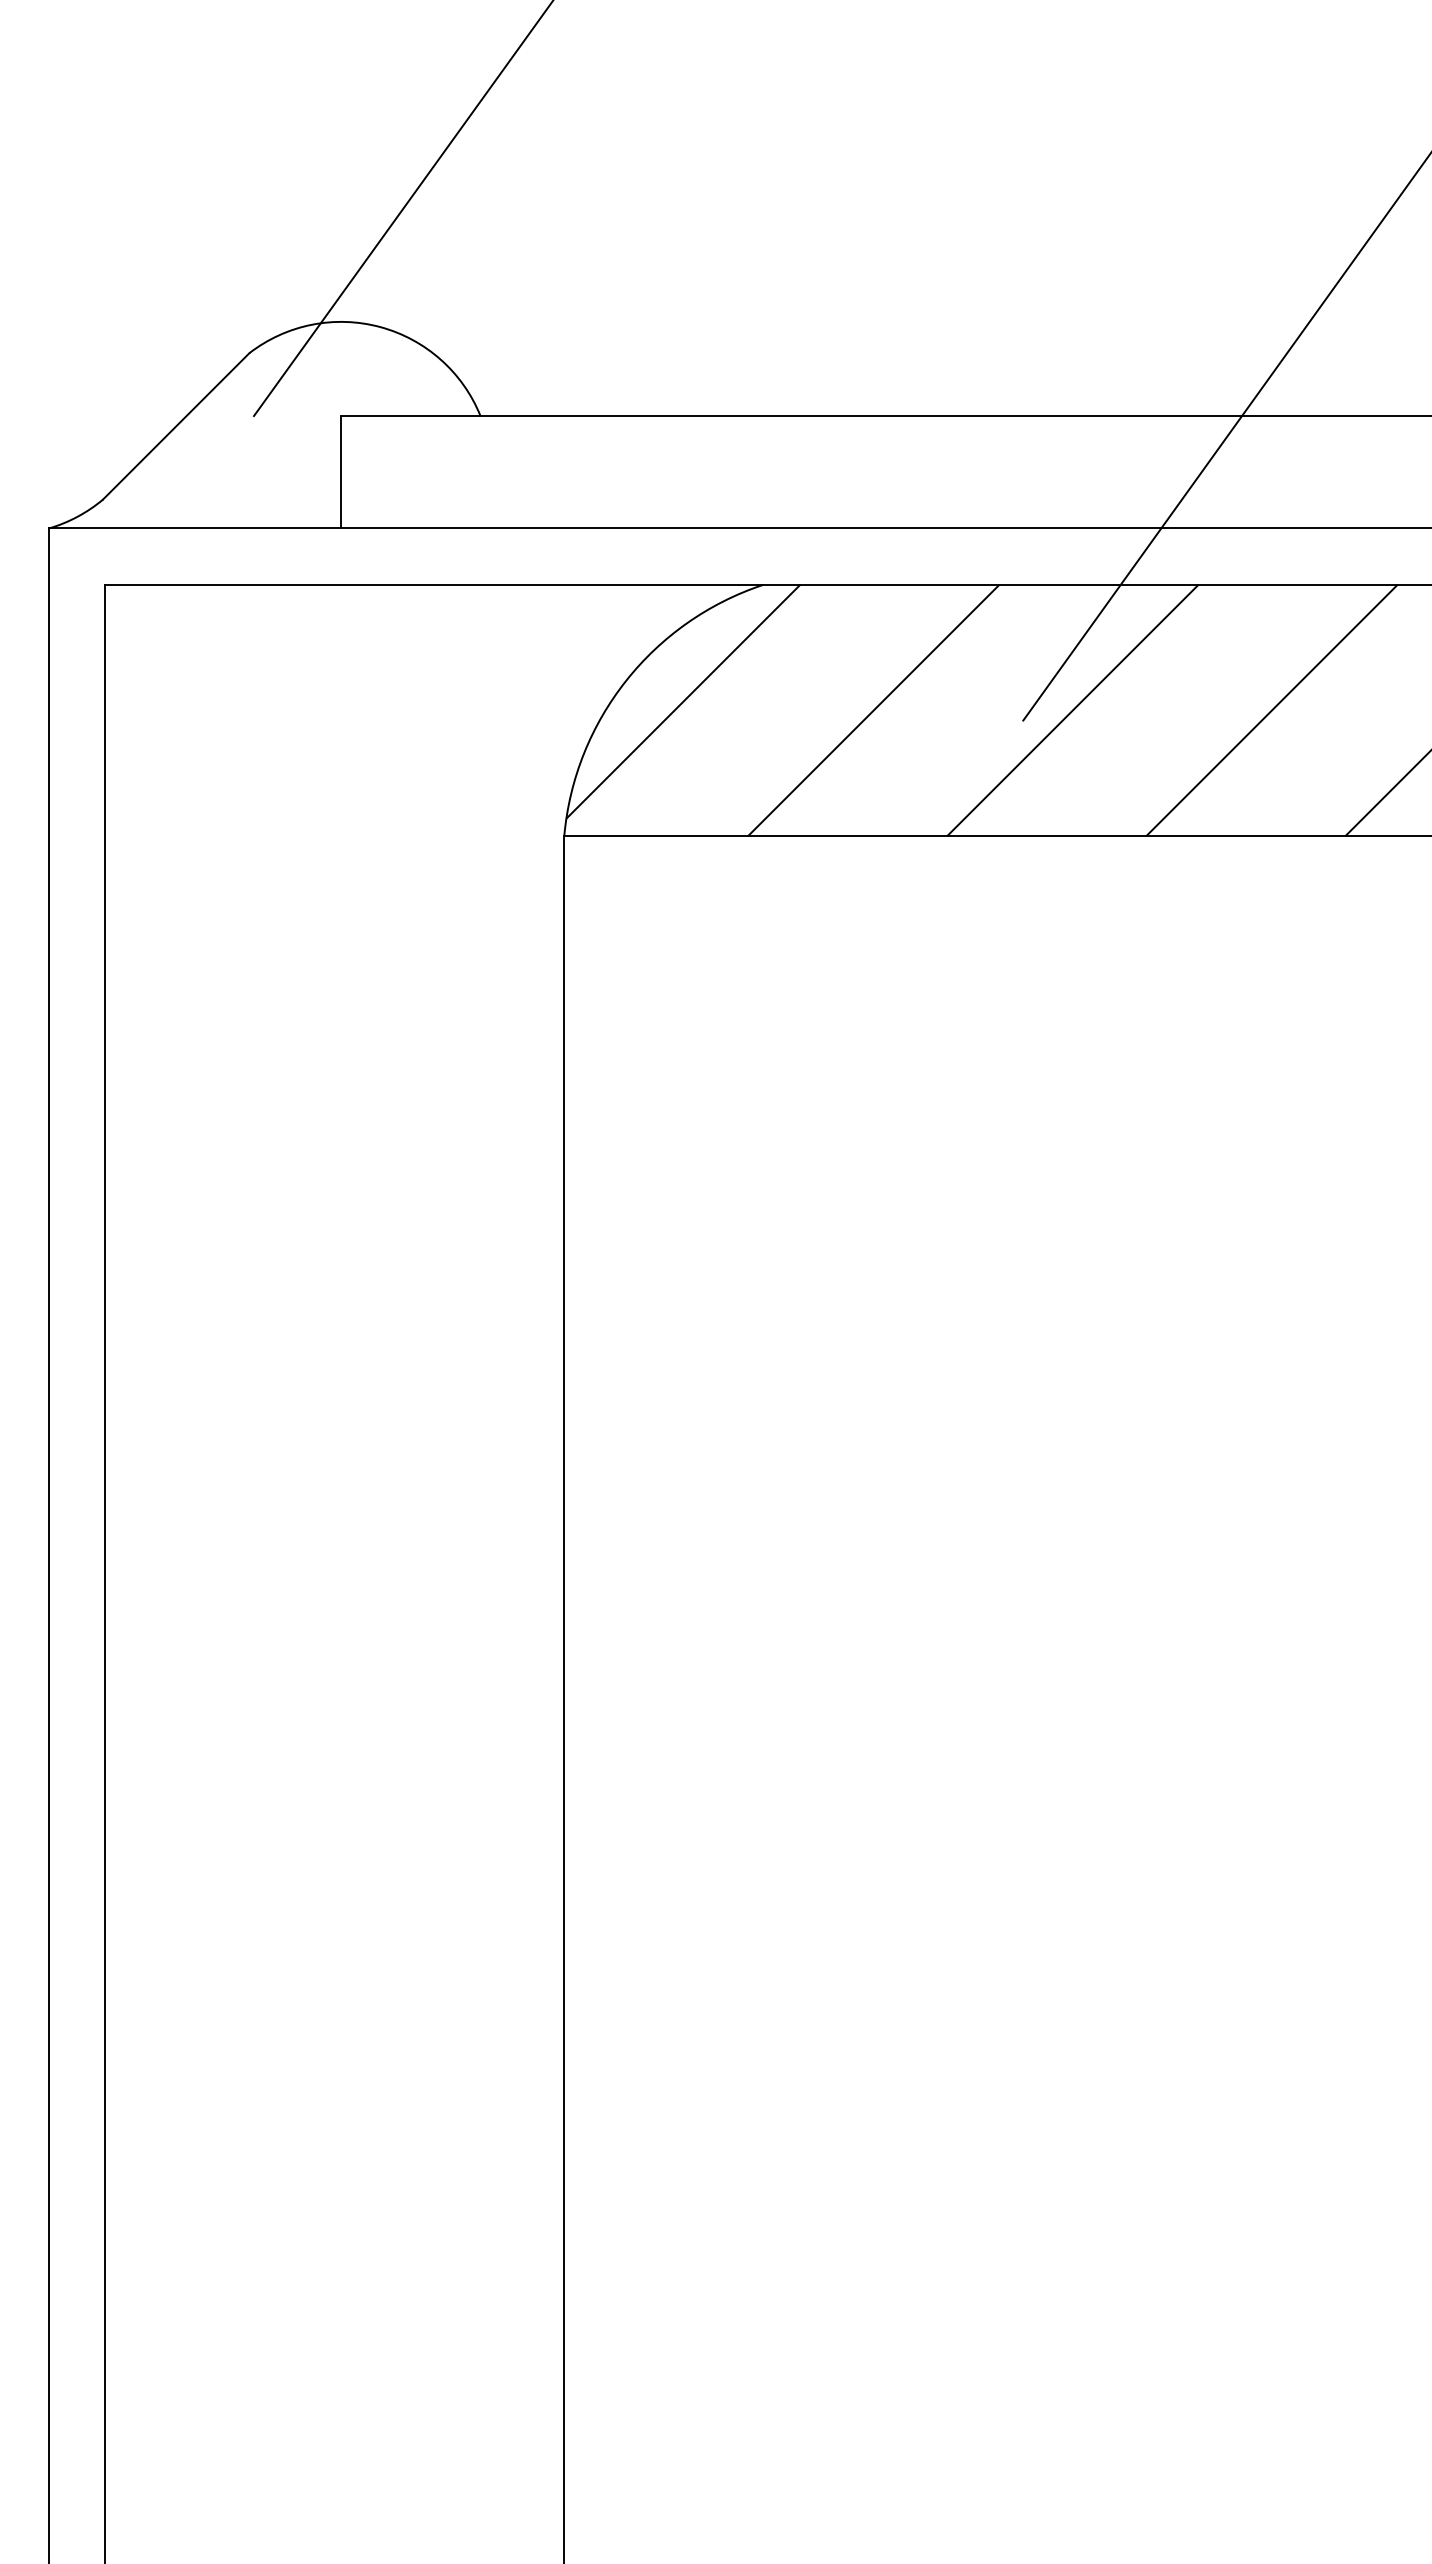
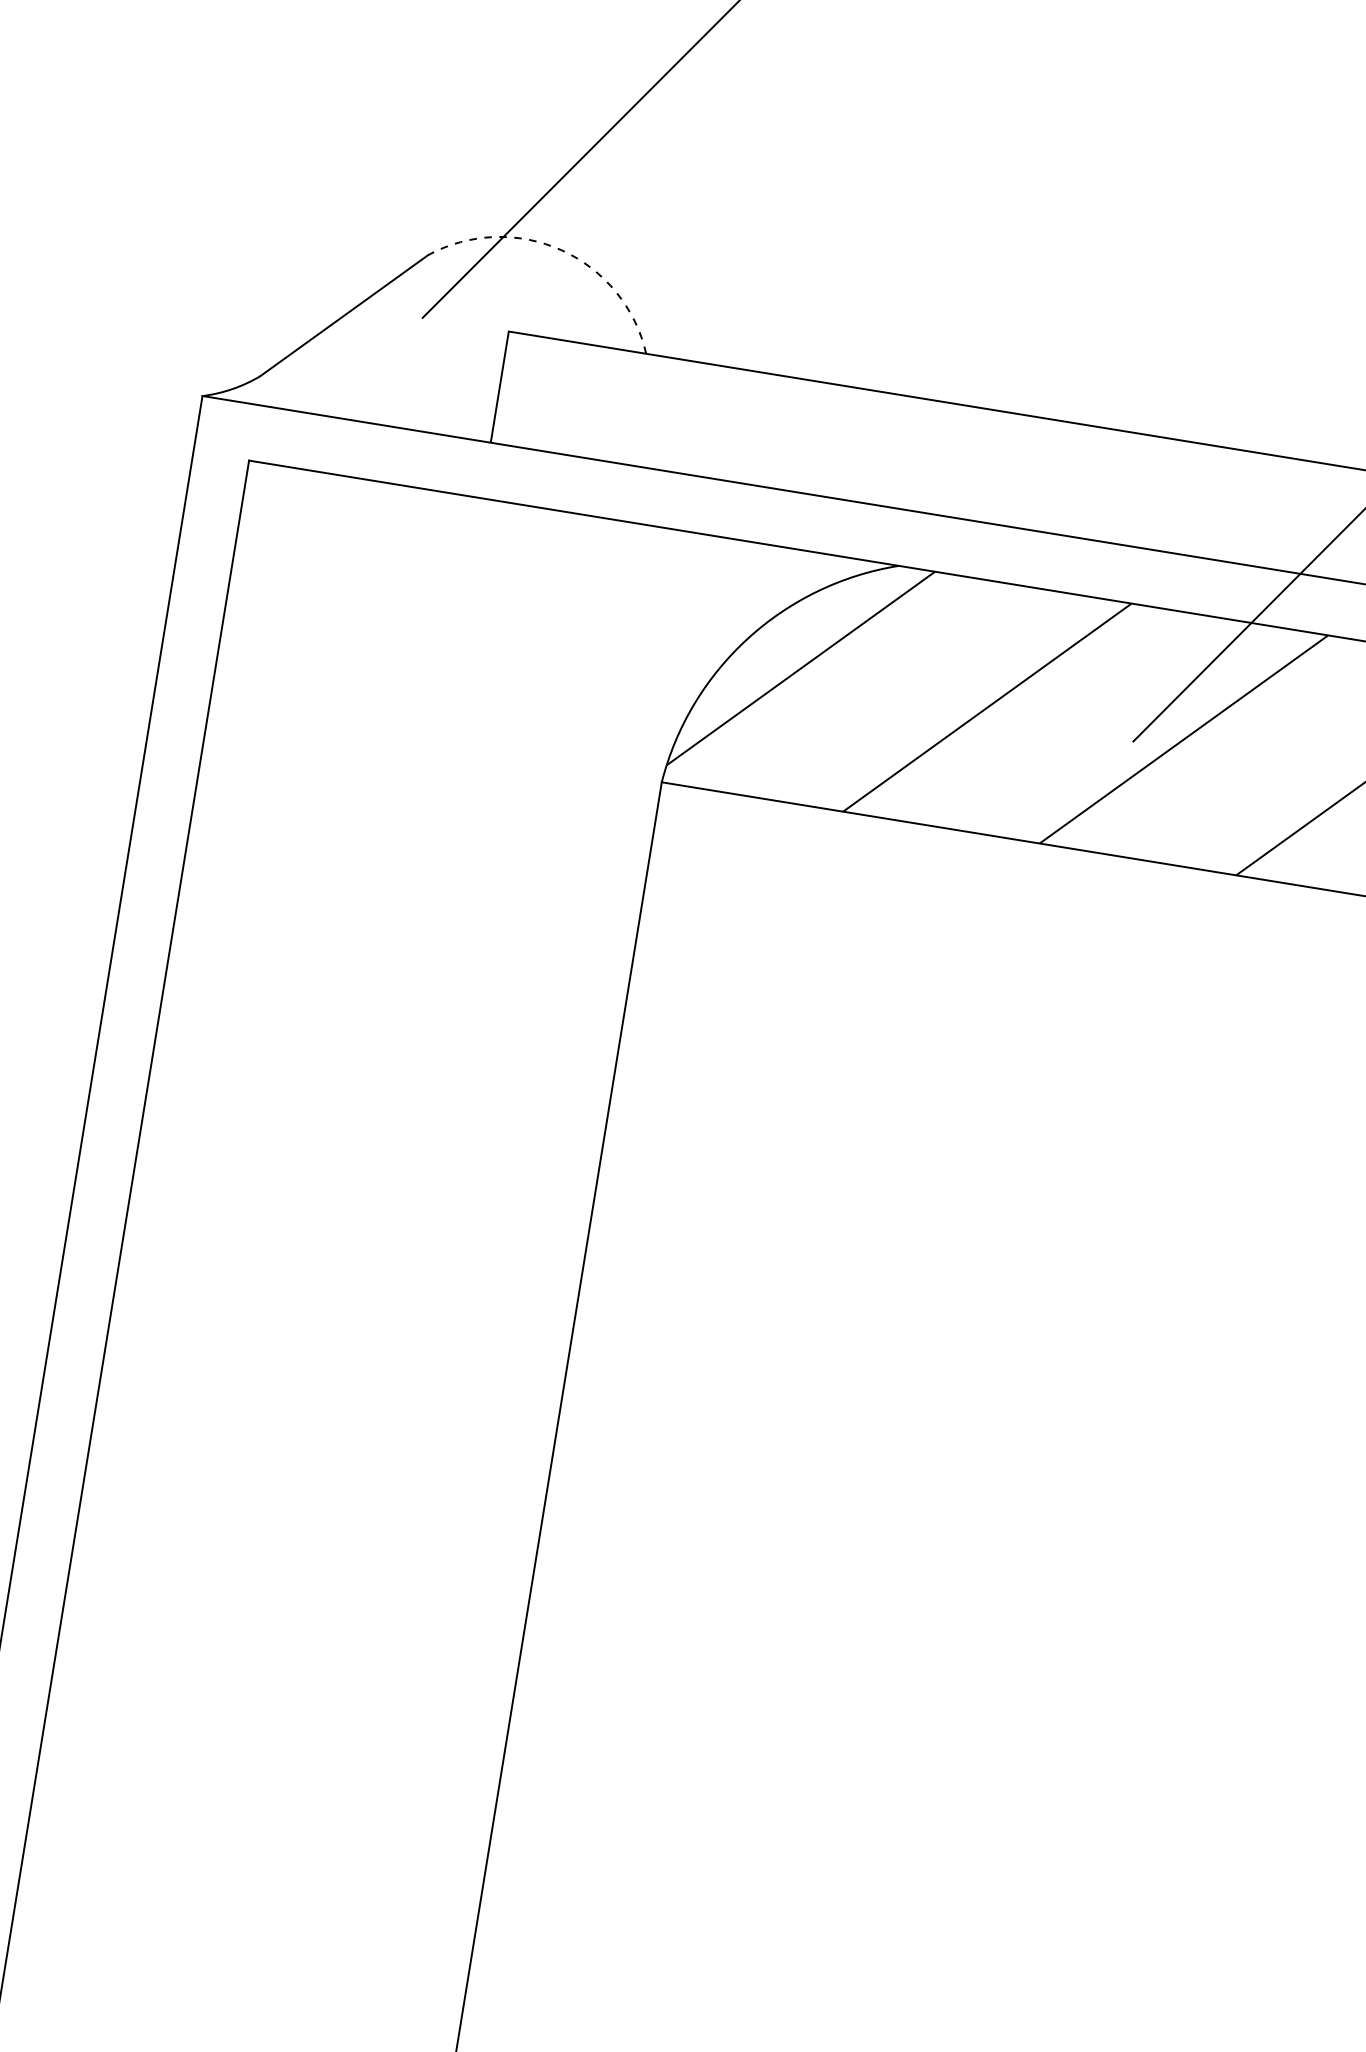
arc: (380, 327) -> (561, 250), solid -> dashed

